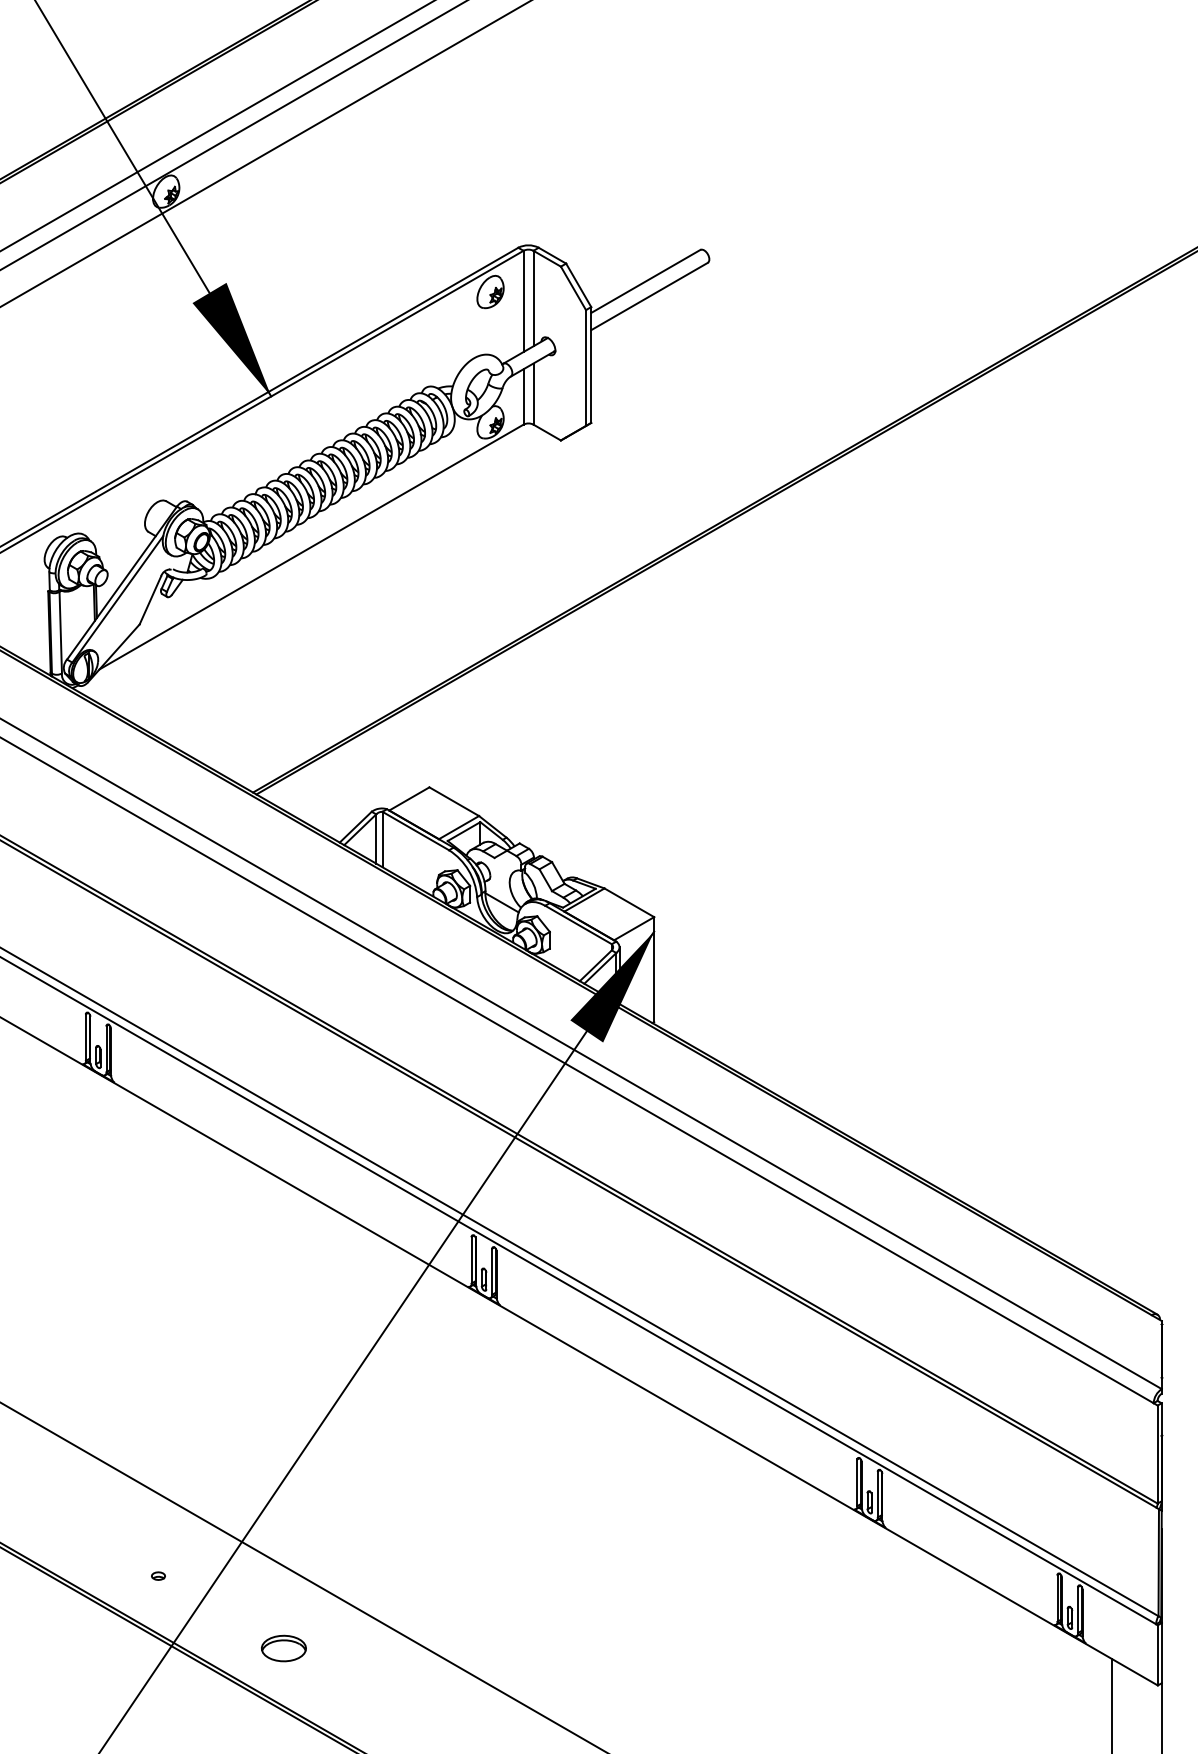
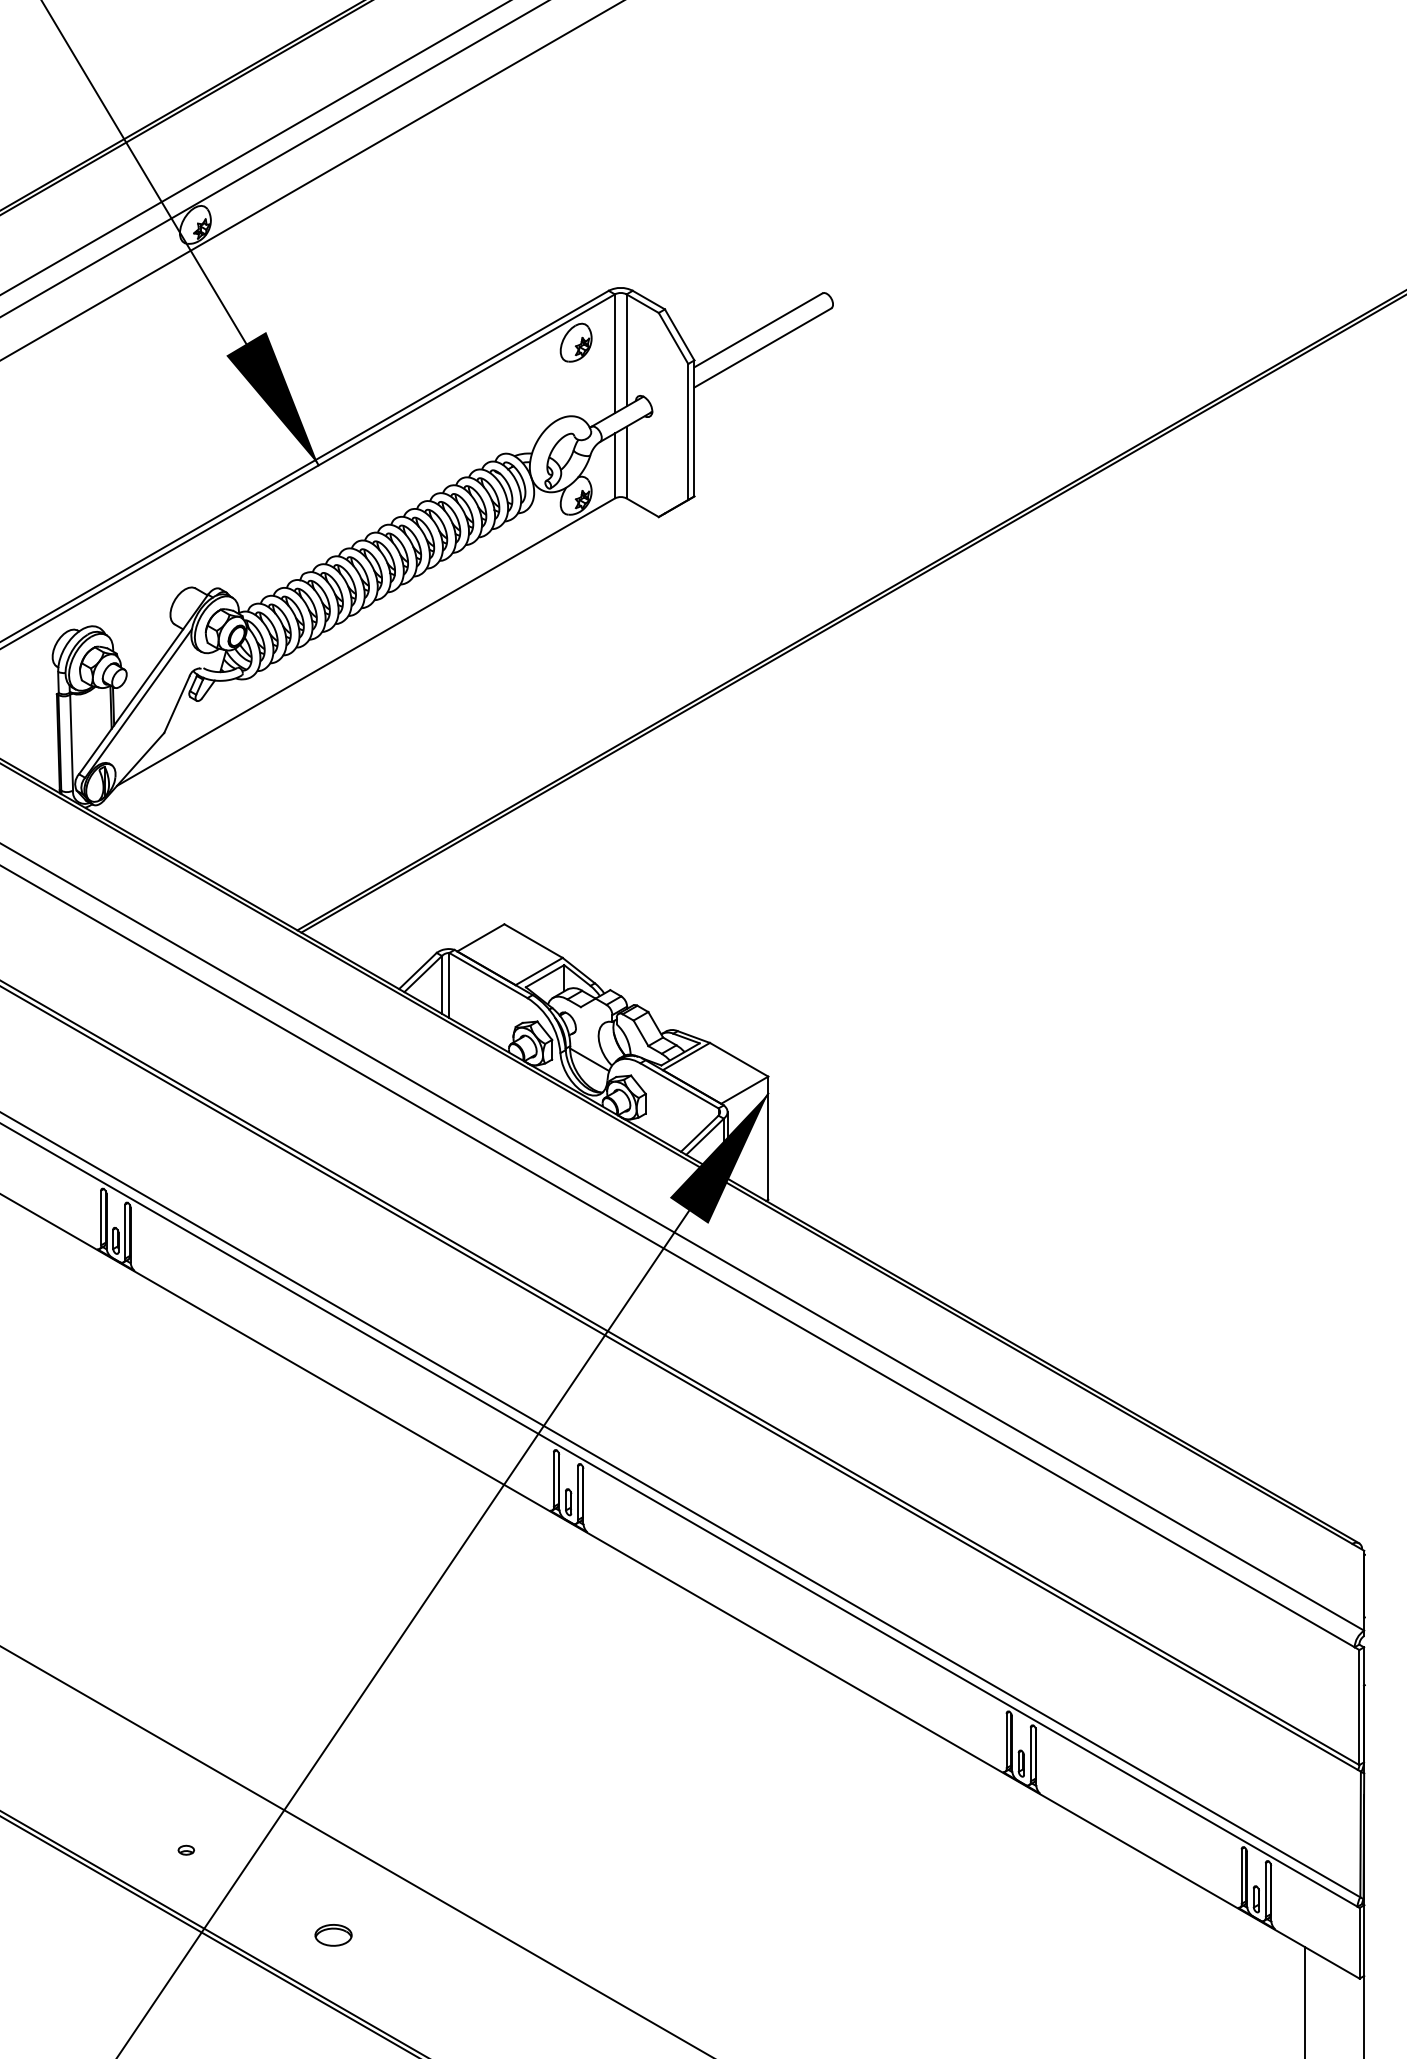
part: (283, 1648) -> (333, 1935), size x0.7

